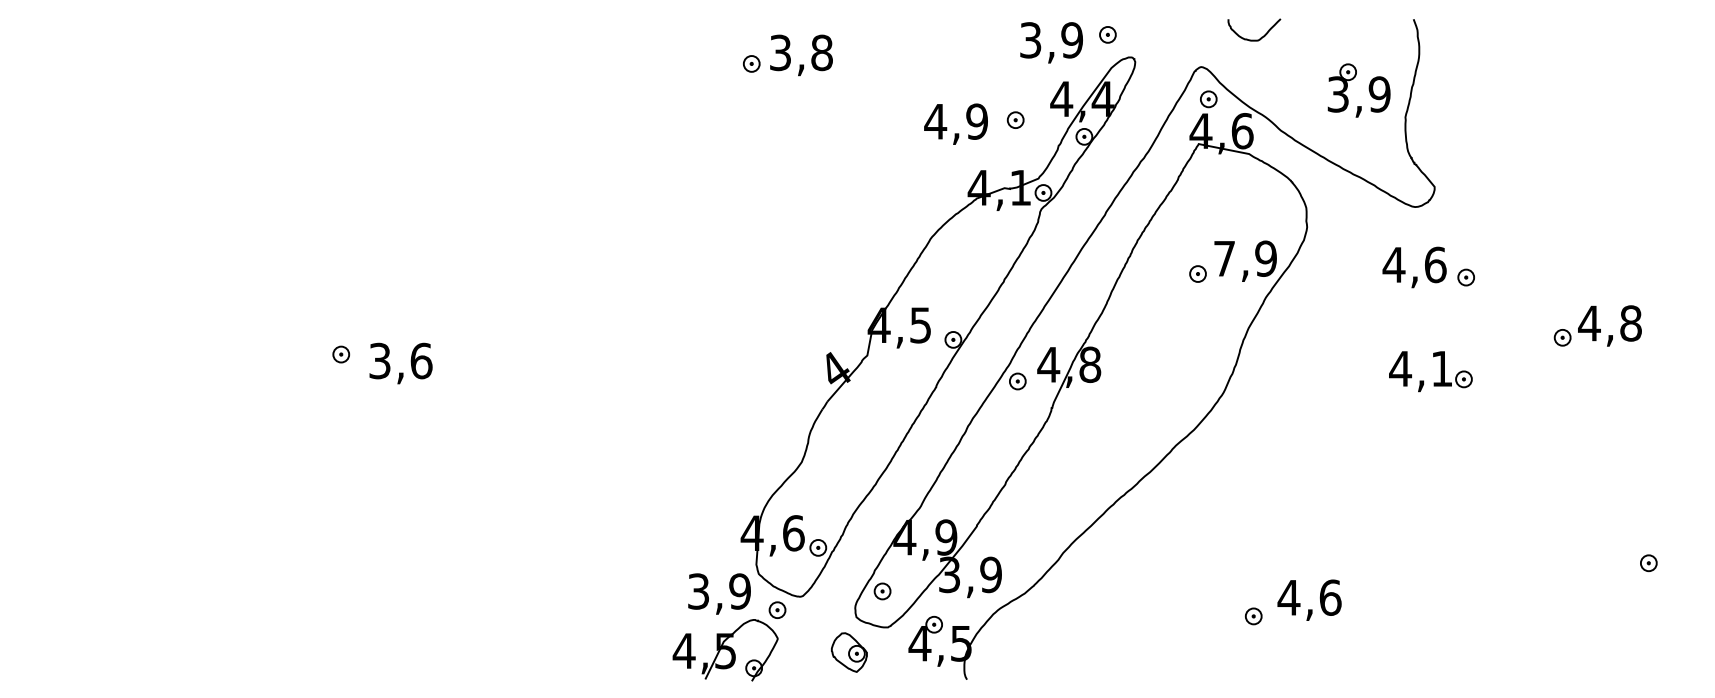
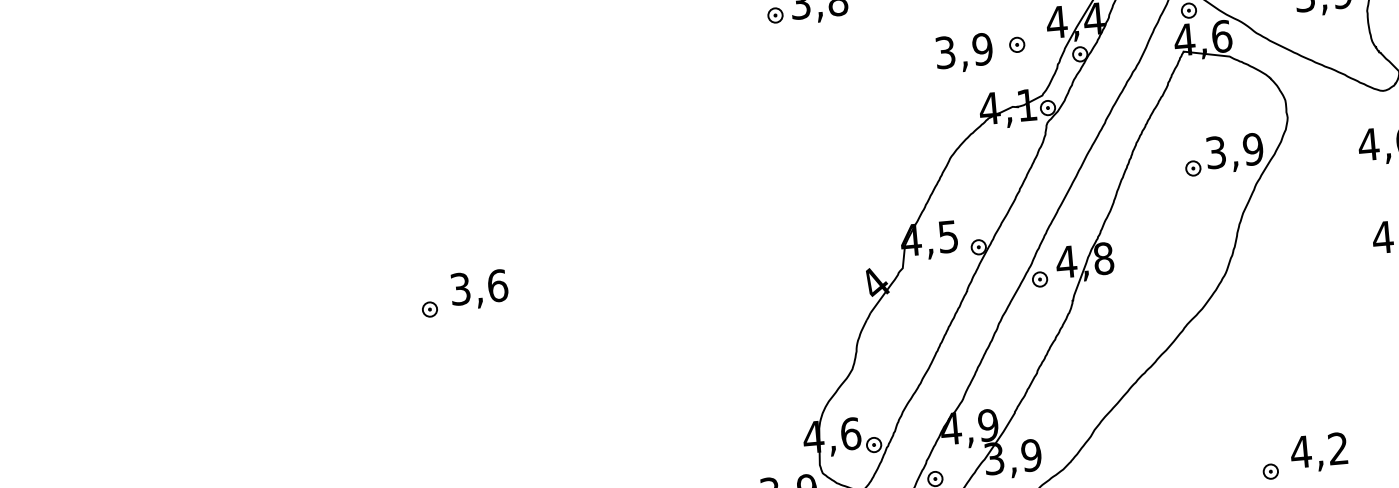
text: (935, 121) -> (945, 52), 4,9 -> 3,9
text: (1224, 258) -> (1215, 152), 7,9 -> 3,9
text: (400, 363) -> (479, 289), moved
text: (1330, 597) -> (1338, 448), 4,6 -> 4,2

